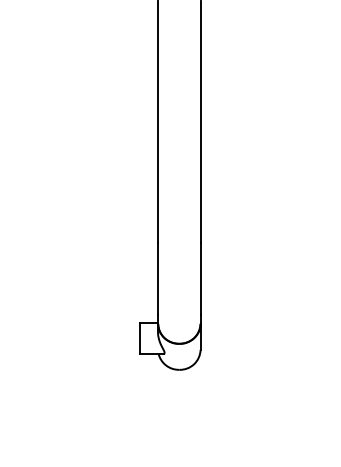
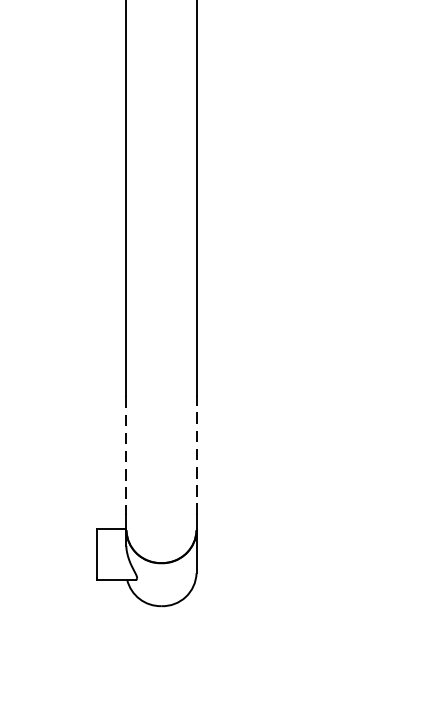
line: (158, 278) -> (127, 455), solid -> dashed
line: (200, 278) -> (196, 455), solid -> dashed

